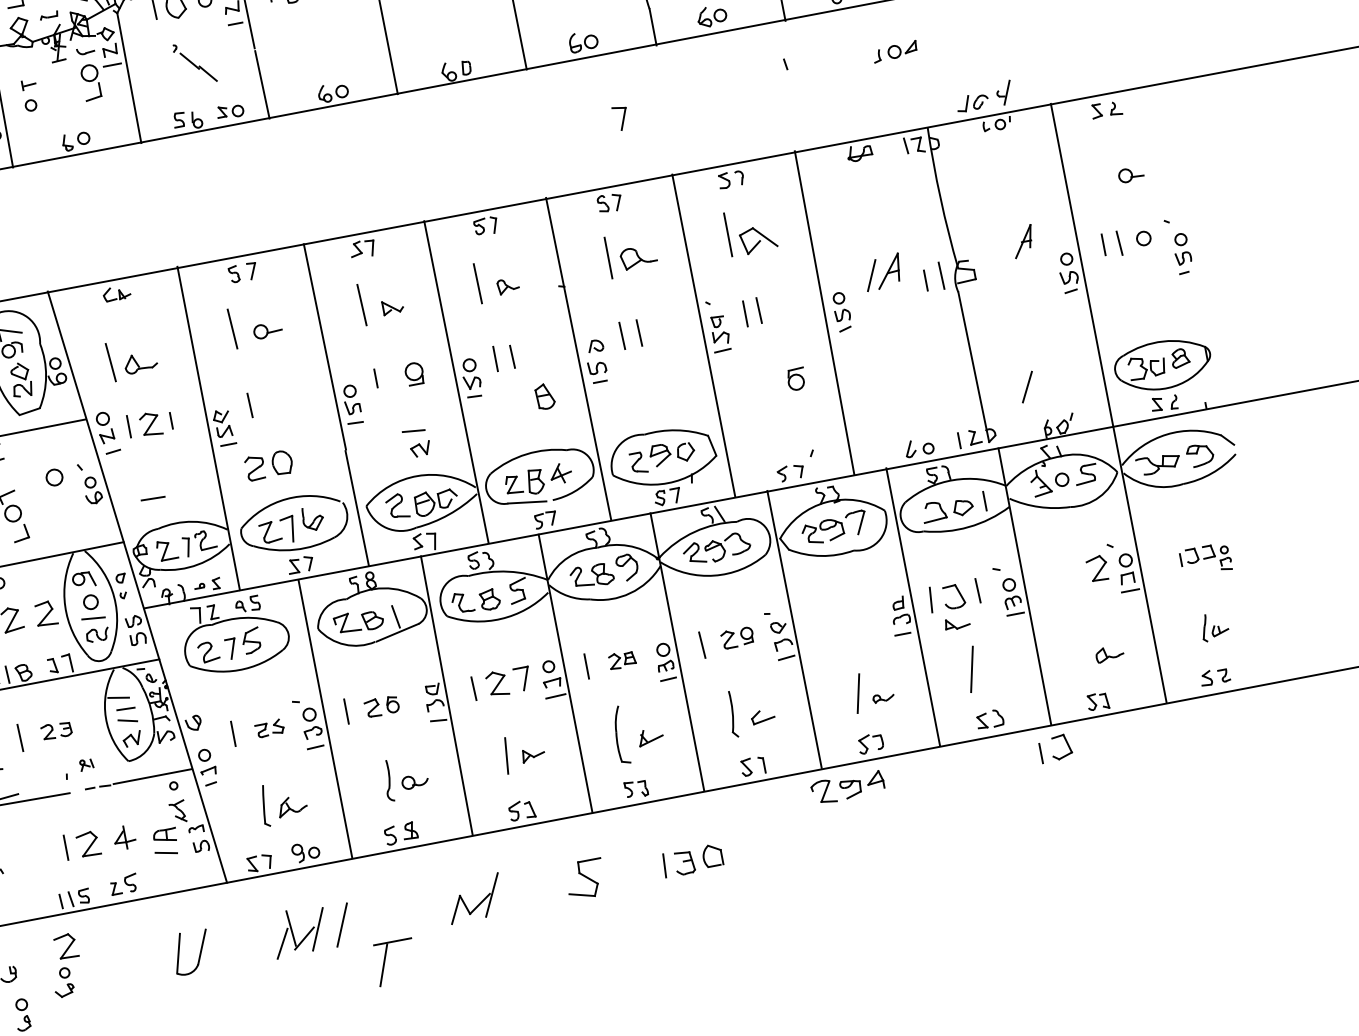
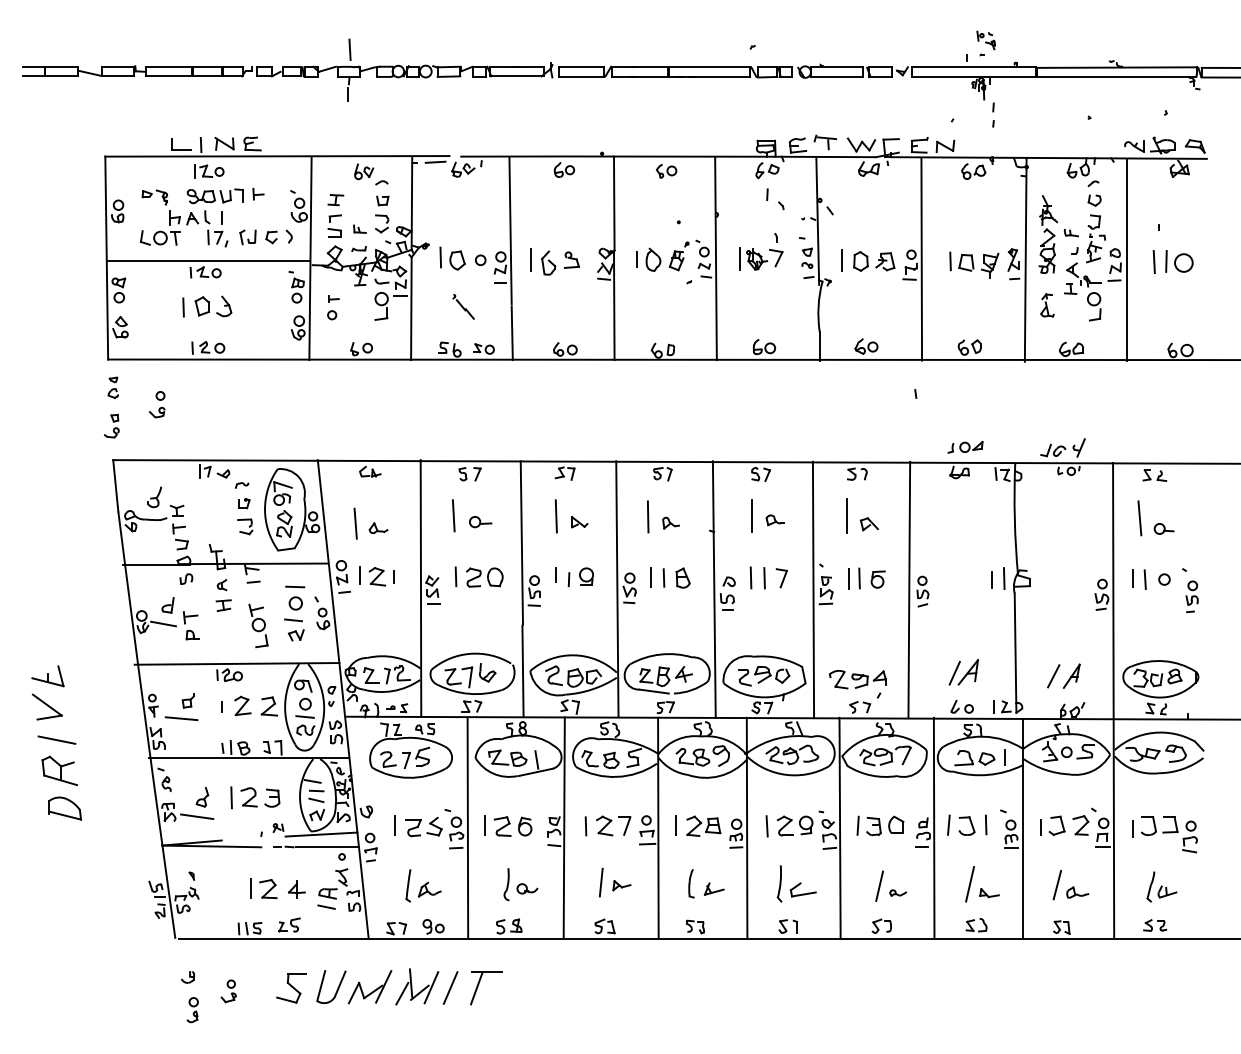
part: (895, 51) -> (965, 447), moved
part: (194, 62) -> (463, 306), size x0.71
part: (620, 118) -> (781, 578), moved
line: (1097, 167) -> (1139, 518), added
part: (758, 240) -> (869, 524), size x0.62
part: (1022, 240) -> (1071, 675), moved
part: (637, 257) -> (774, 520), size x0.62
part: (882, 272) -> (963, 672), moved
part: (140, 361) -> (378, 527), size x0.71
part: (795, 379) -> (877, 579), moved
line: (392, 381) -> (568, 579), added
part: (544, 395) -> (682, 577), moved
part: (417, 442) -> (294, 629), moved
part: (268, 465) -> (484, 577), moved
line: (153, 497) -> (295, 586), moved
part: (1205, 559) -> (1164, 834), size x1.67
part: (957, 624) -> (989, 893), moved
part: (1213, 626) -> (1161, 886), size x1.43
part: (737, 637) -> (795, 825), size x1.43
line: (1082, 649) -> (1057, 885), added
part: (621, 659) -> (703, 825), size x1.67
part: (381, 706) -> (512, 826), size x1.43
part: (762, 716) -> (802, 889), size x1.43
part: (269, 727) -> (423, 826), size x1.67
part: (56, 730) -> (260, 797), size x1.67
part: (620, 735) -> (691, 883), size x0.62
part: (1054, 755) -> (1050, 831), moved
line: (142, 762) -> (321, 834), added
part: (847, 787) -> (857, 679), moved
part: (692, 860) -> (880, 825), moved
part: (585, 879) -> (291, 988), moved
part: (474, 899) -> (369, 987), moved
part: (66, 945) -> (236, 963), removed
part: (386, 959) -> (479, 984), moved

